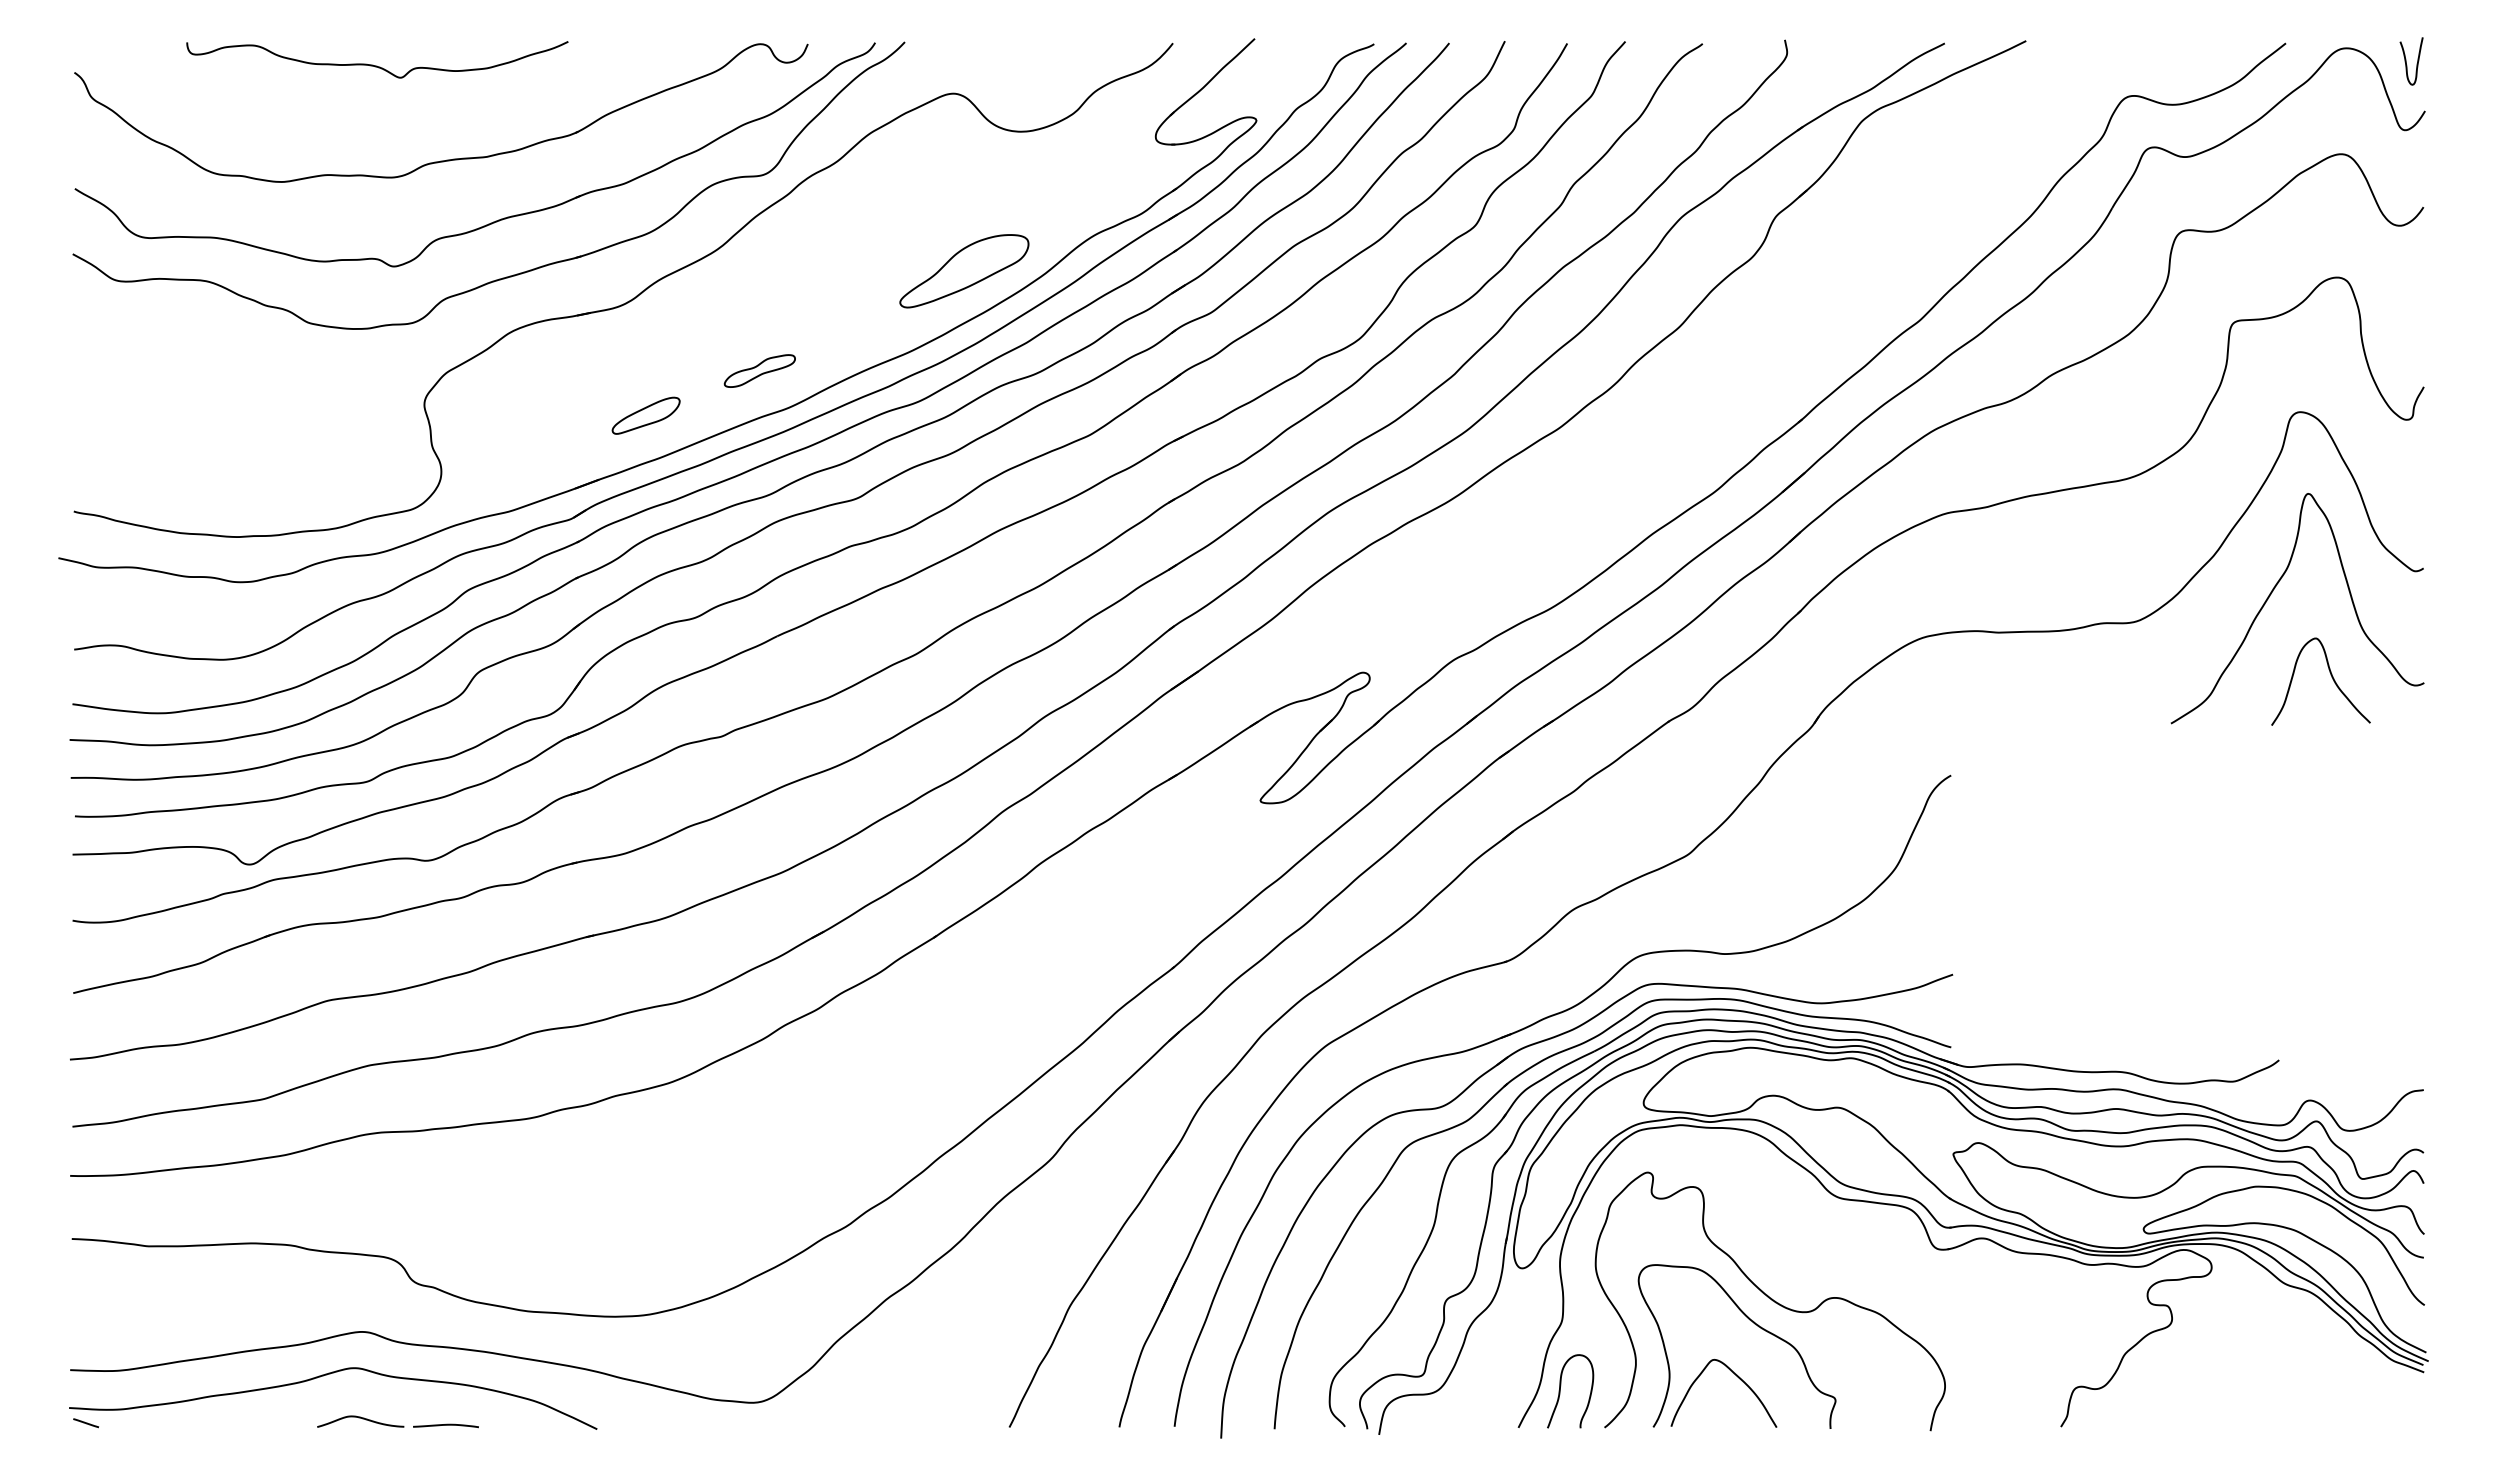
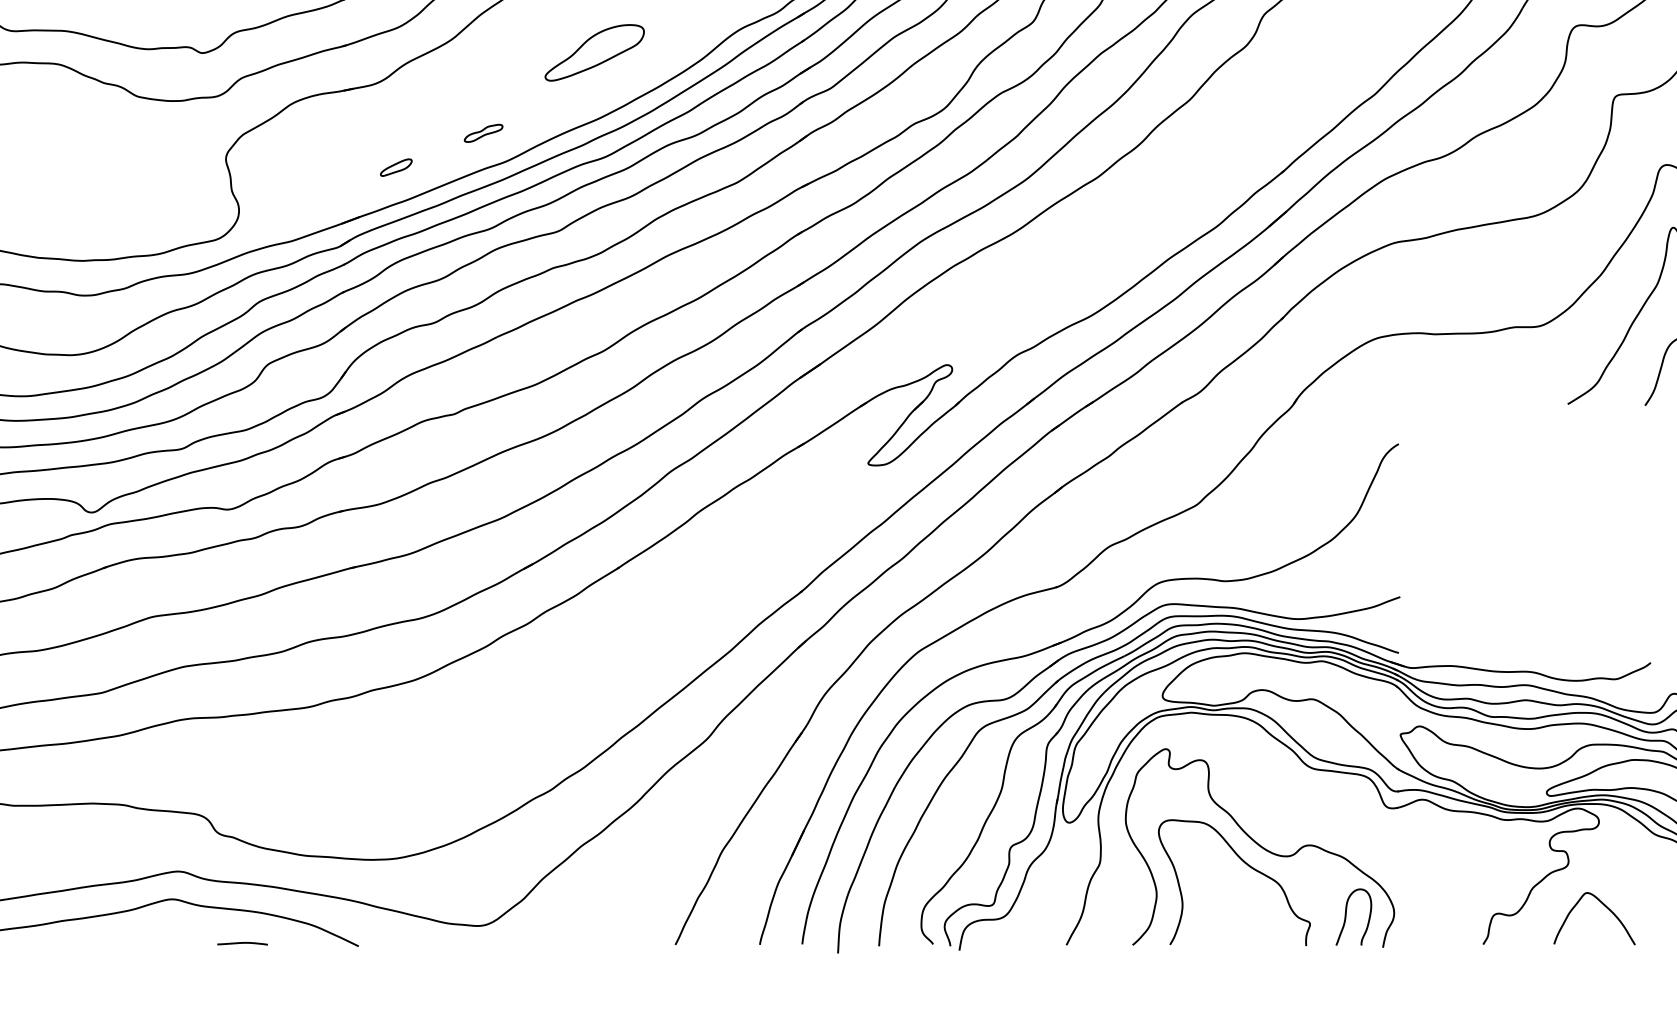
part: (964, 271) -> (594, 53), moved
part: (759, 370) -> (483, 132), size x0.7
part: (645, 415) -> (395, 167), size x0.6
curve: (1738, 1378) -> (1605, 907), moved
curve: (1560, 1391) -> (1346, 917), moved
curve: (362, 1419) -> (178, 938), removed

